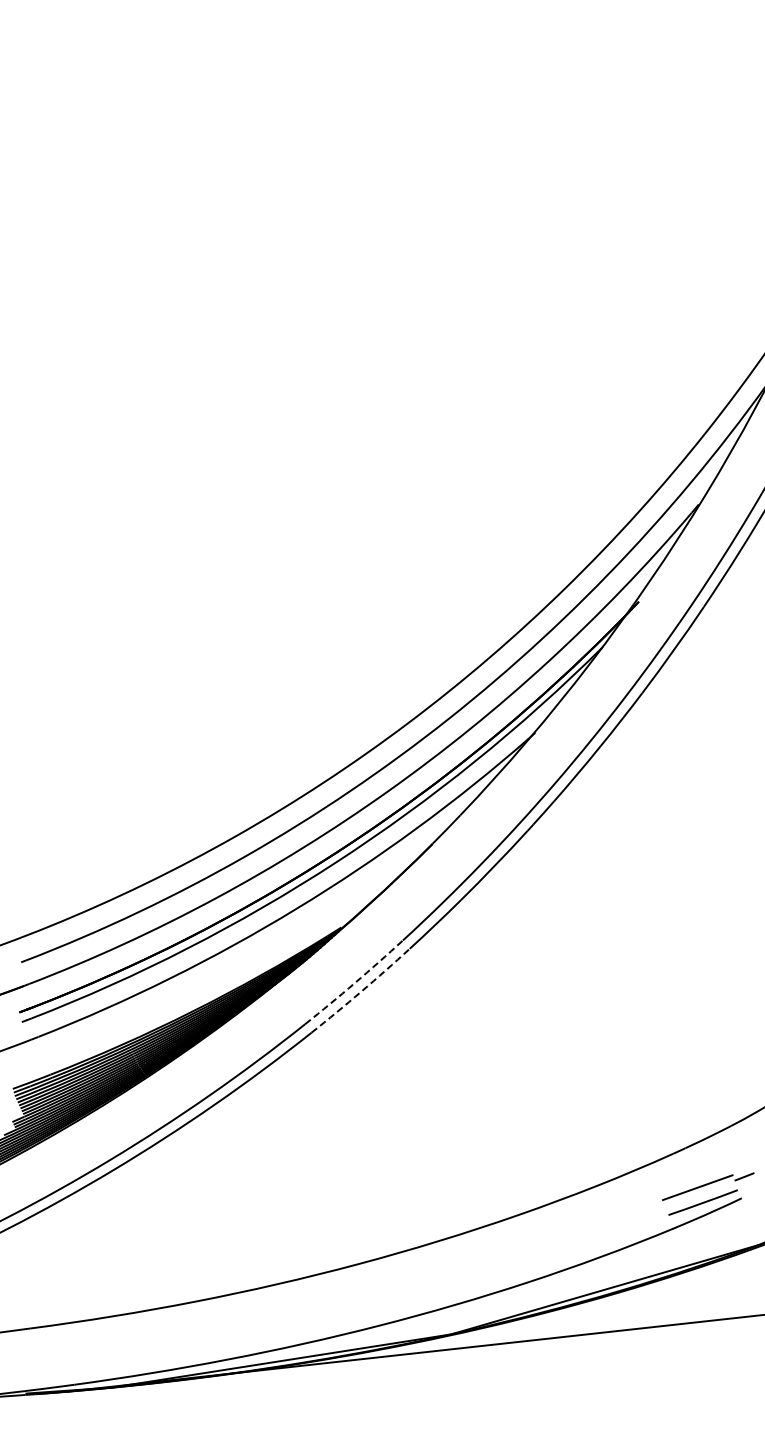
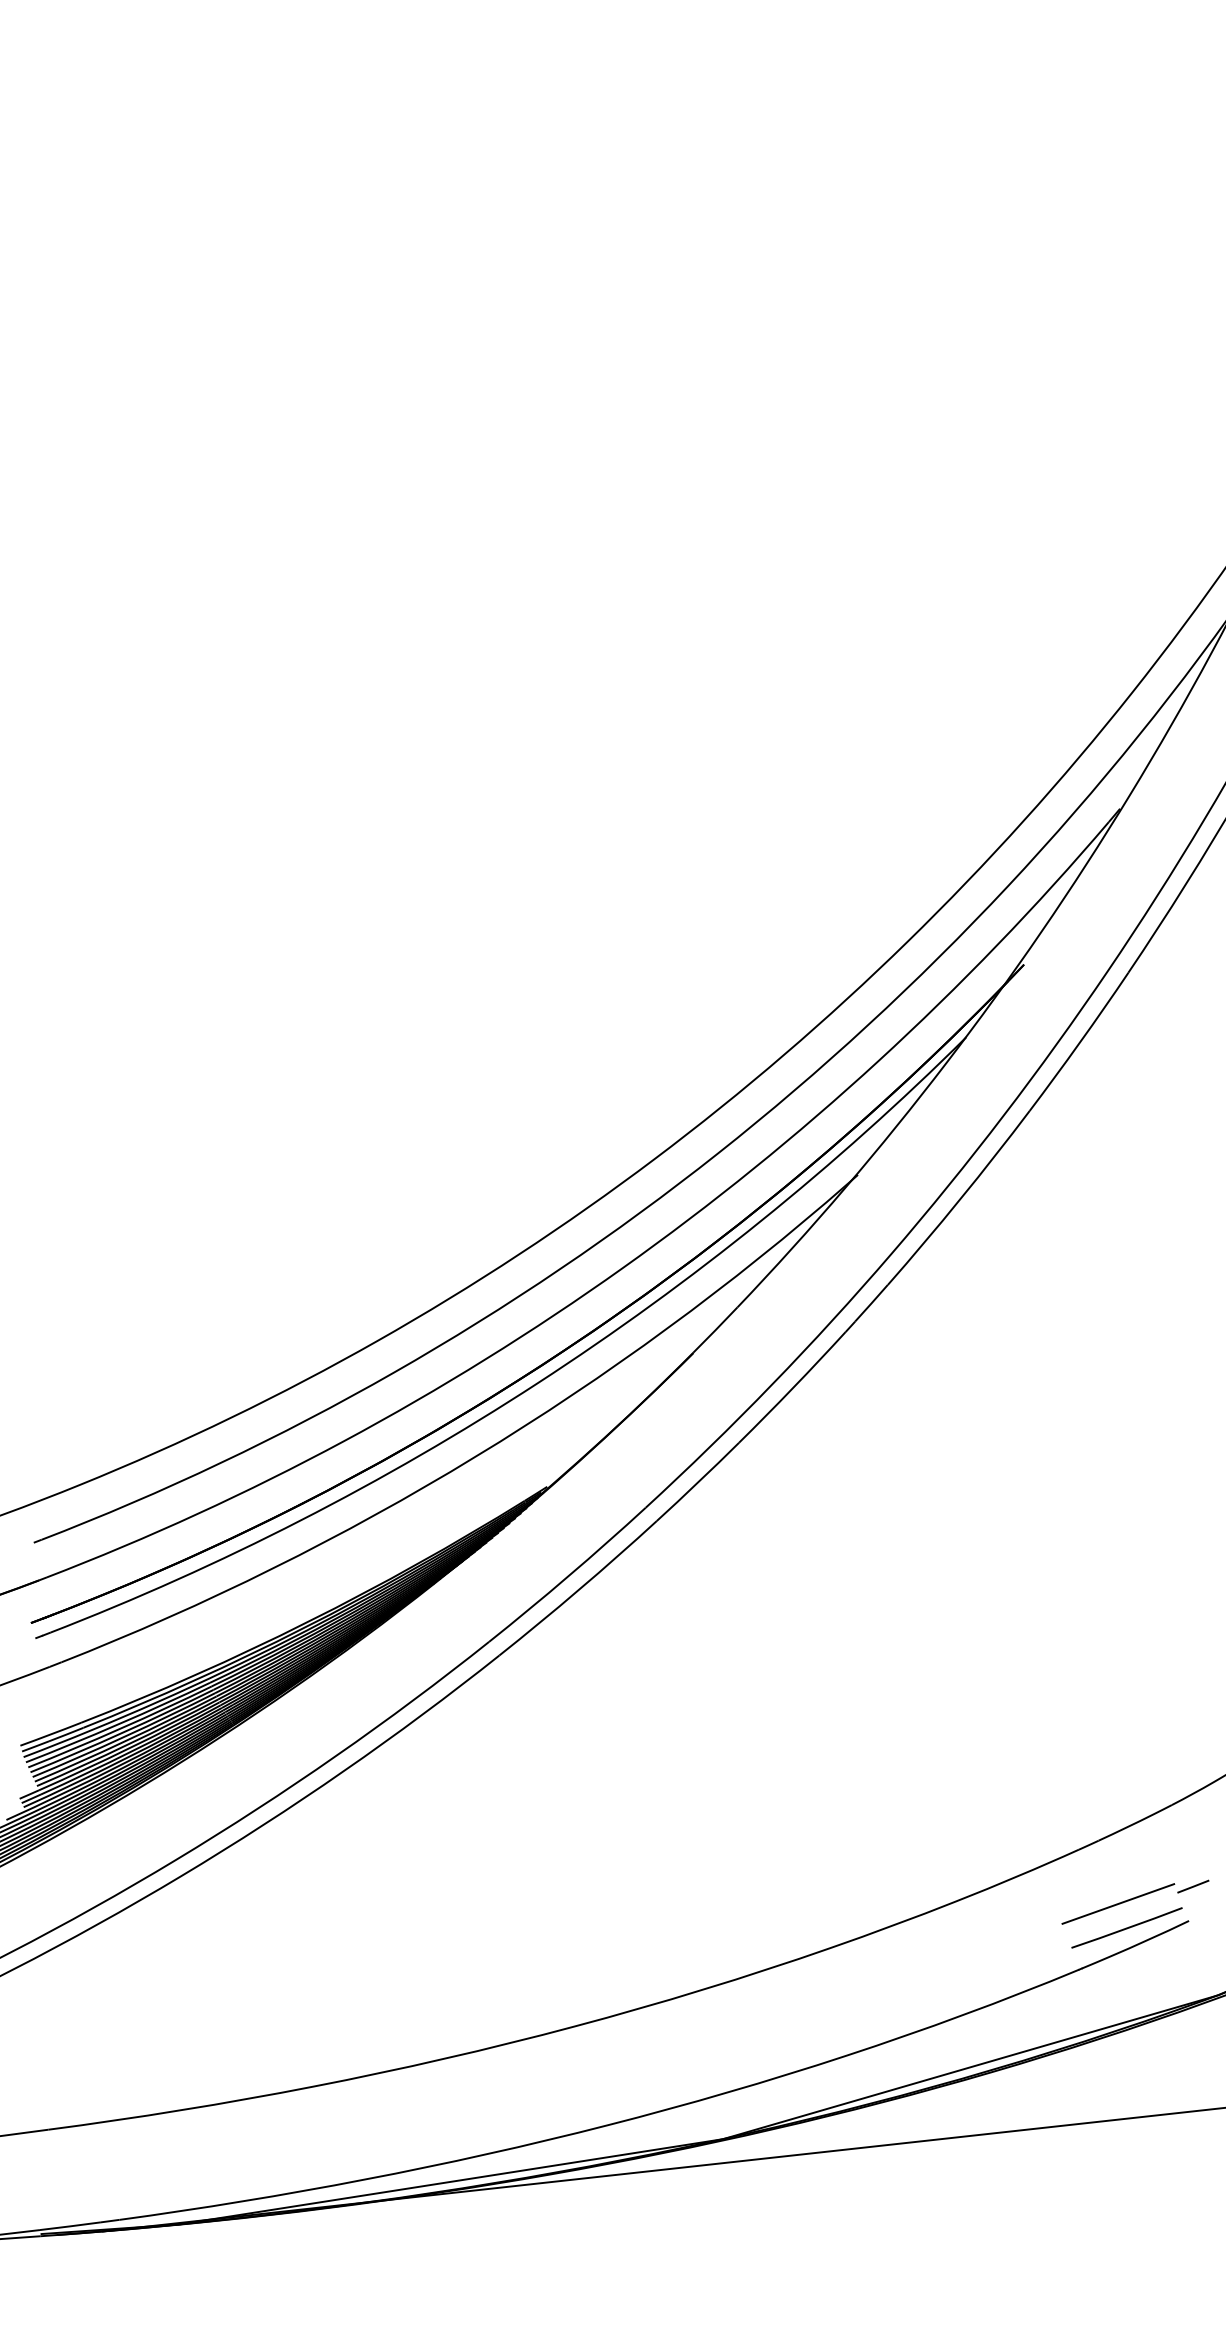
arc: (354, 983) -> (568, 1576), dashed -> solid
arc: (361, 991) -> (579, 1589), dashed -> solid

